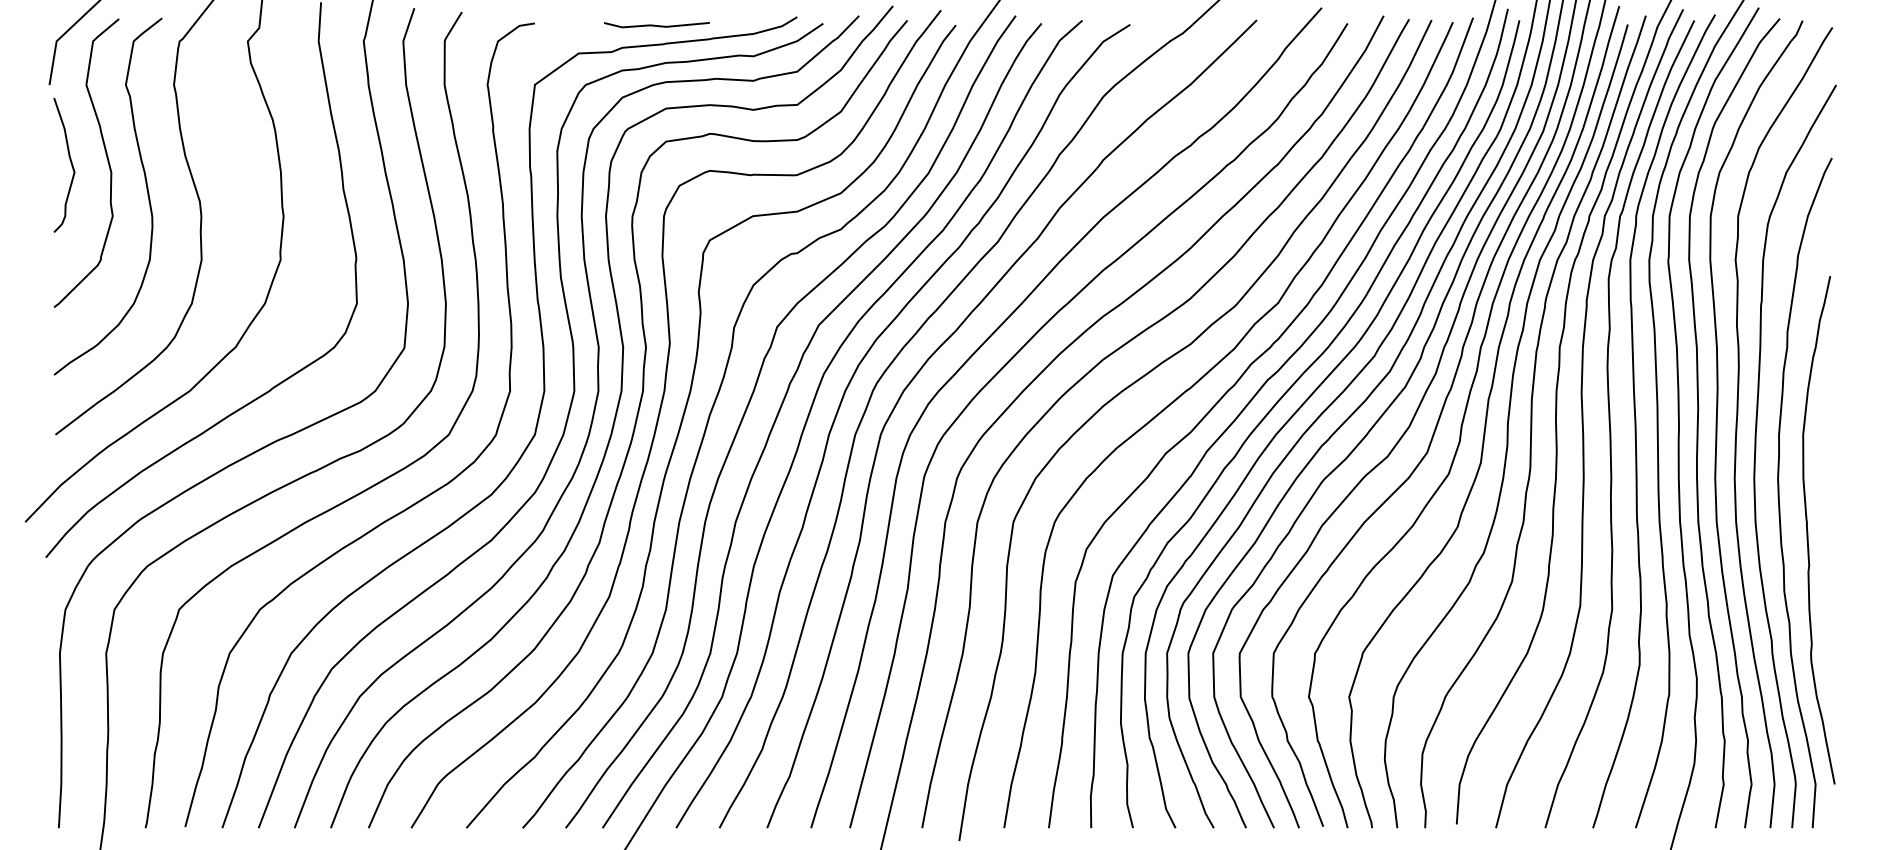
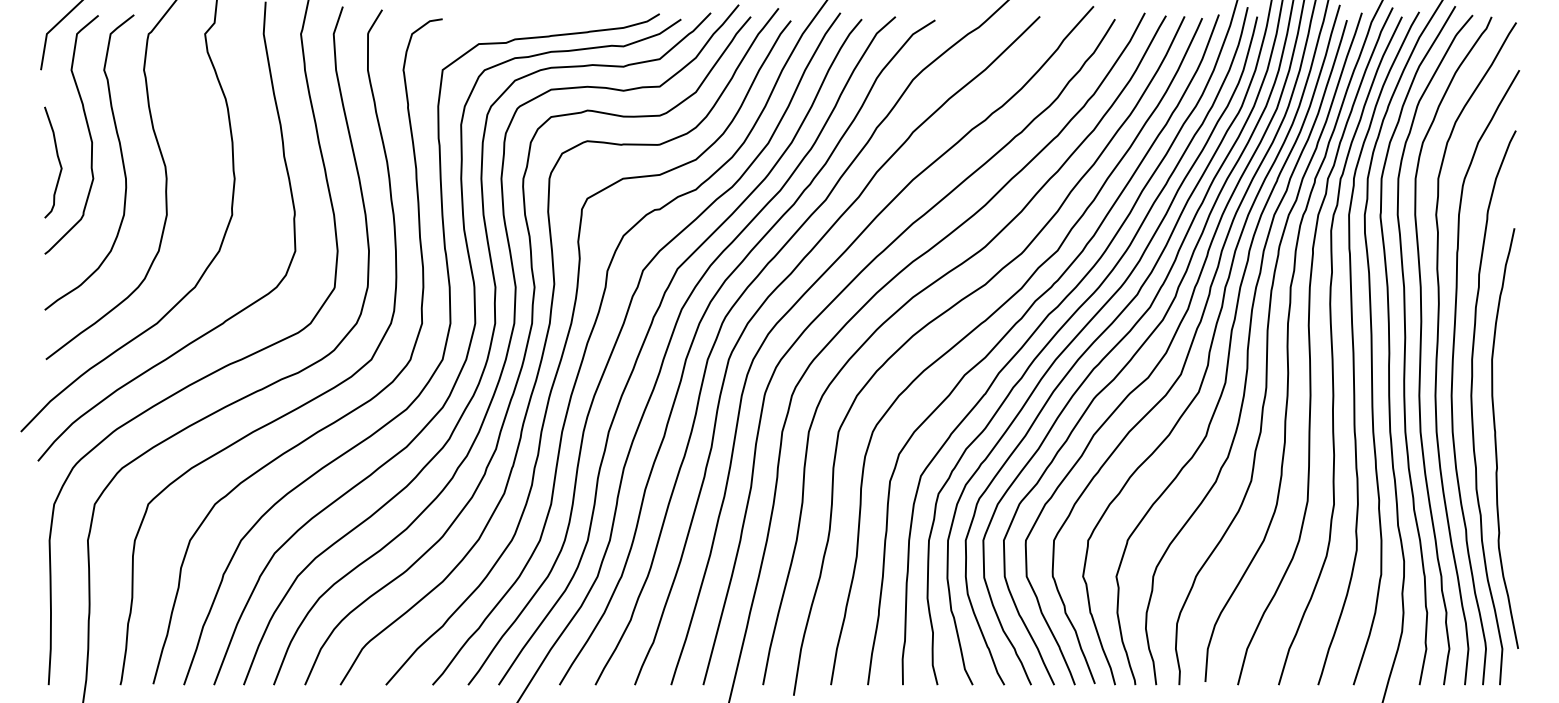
line: (656, 24) -> (543, 20), removed
curve: (70, 165) -> (58, 162), moved

